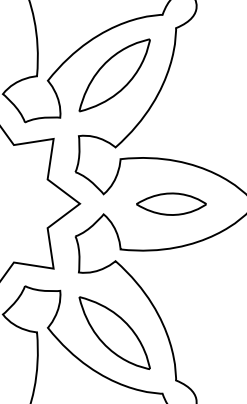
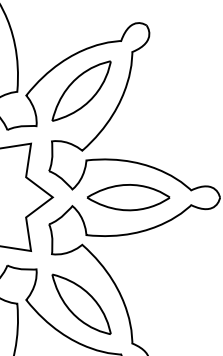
part: (171, 203) -> (128, 197), size x1.43

